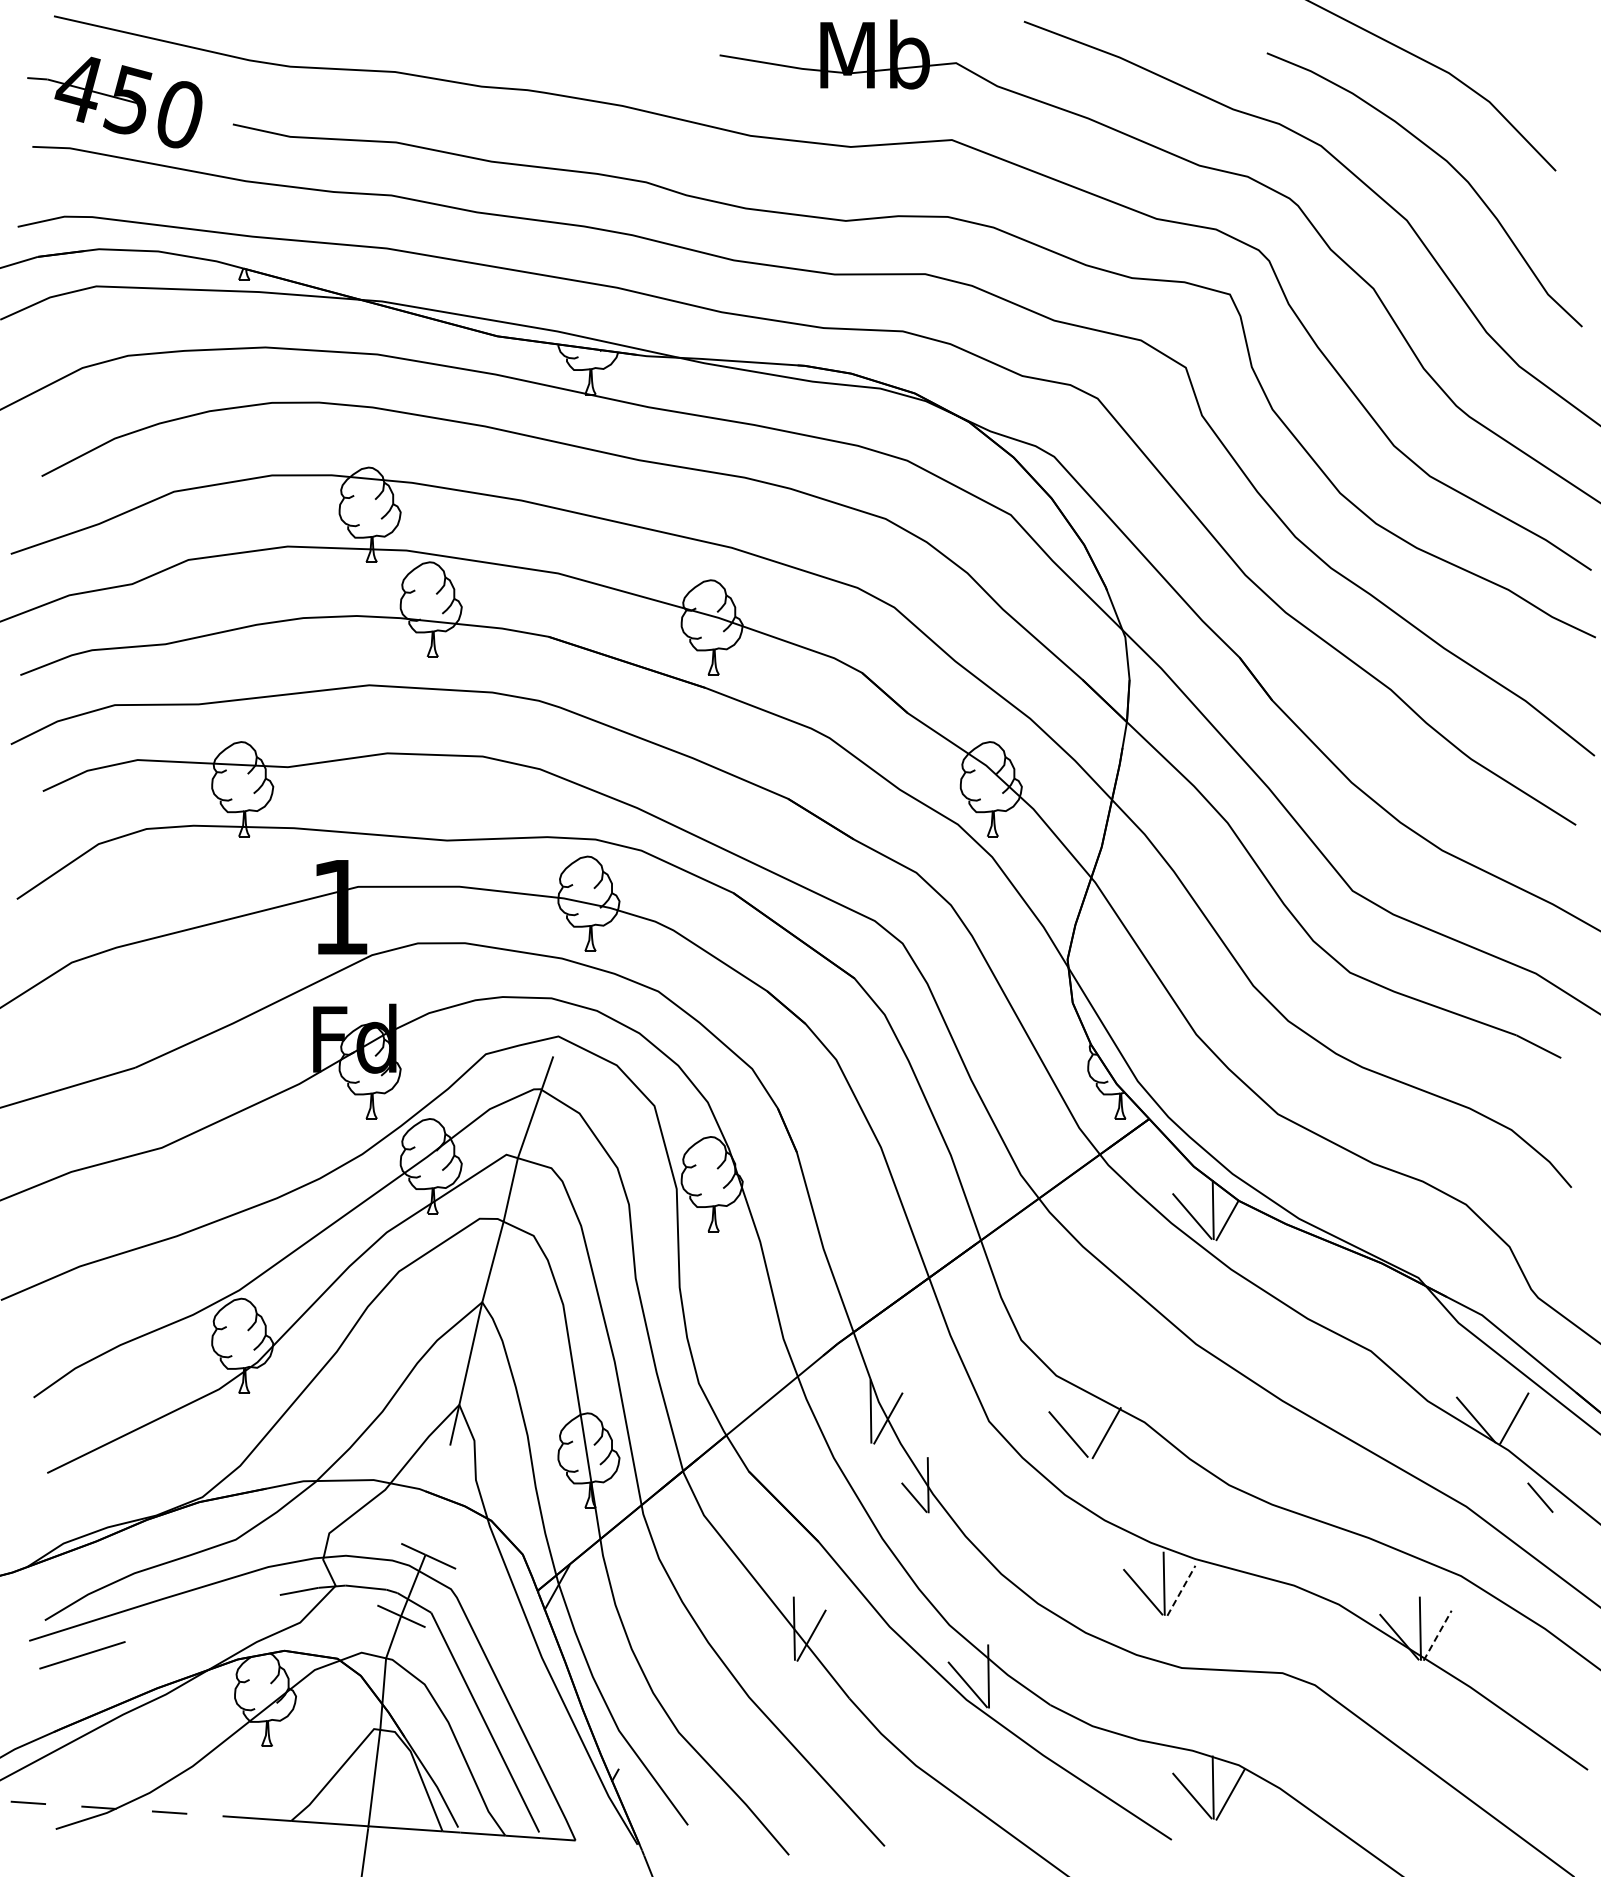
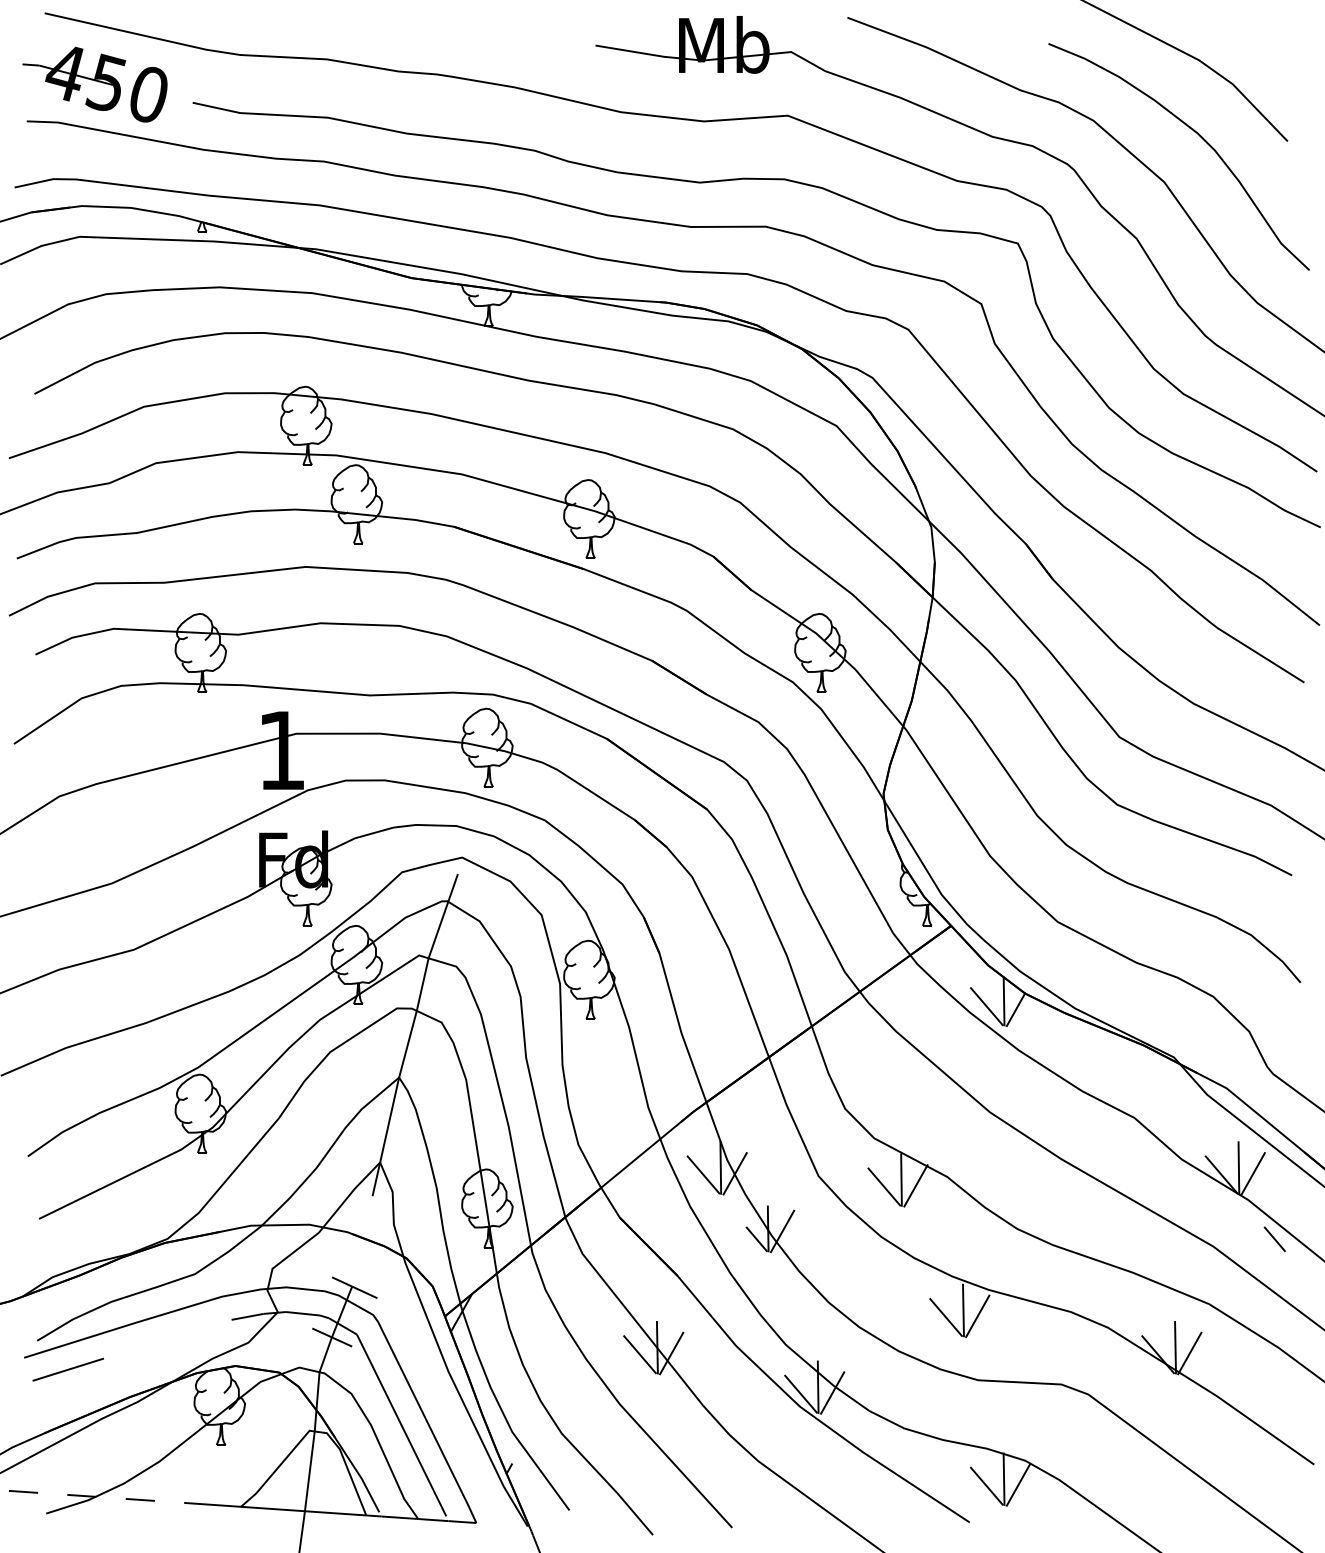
line: (1496, 1411) -> (1238, 1167), added
line: (849, 1419) -> (703, 1174), added
line: (1088, 1426) -> (900, 1180), added
line: (945, 1488) -> (782, 1231), added
line: (1181, 1590) -> (977, 1316), dashed -> solid
line: (1437, 1635) -> (1189, 1353), dashed -> solid
line: (773, 1636) -> (640, 1354), added
line: (1006, 1683) -> (832, 1393), added

